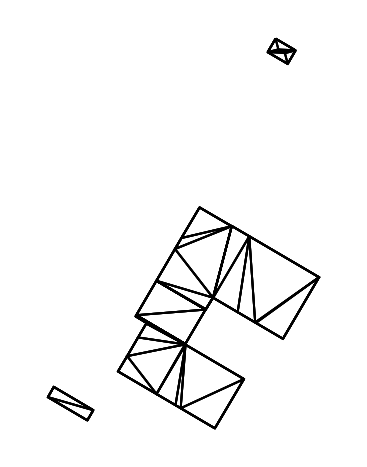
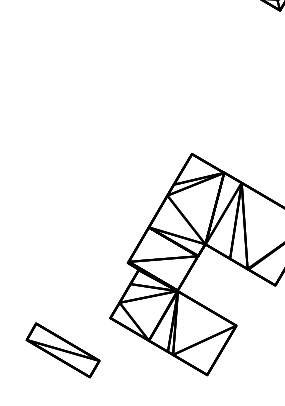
part: (70, 403) -> (62, 350), size x1.6

